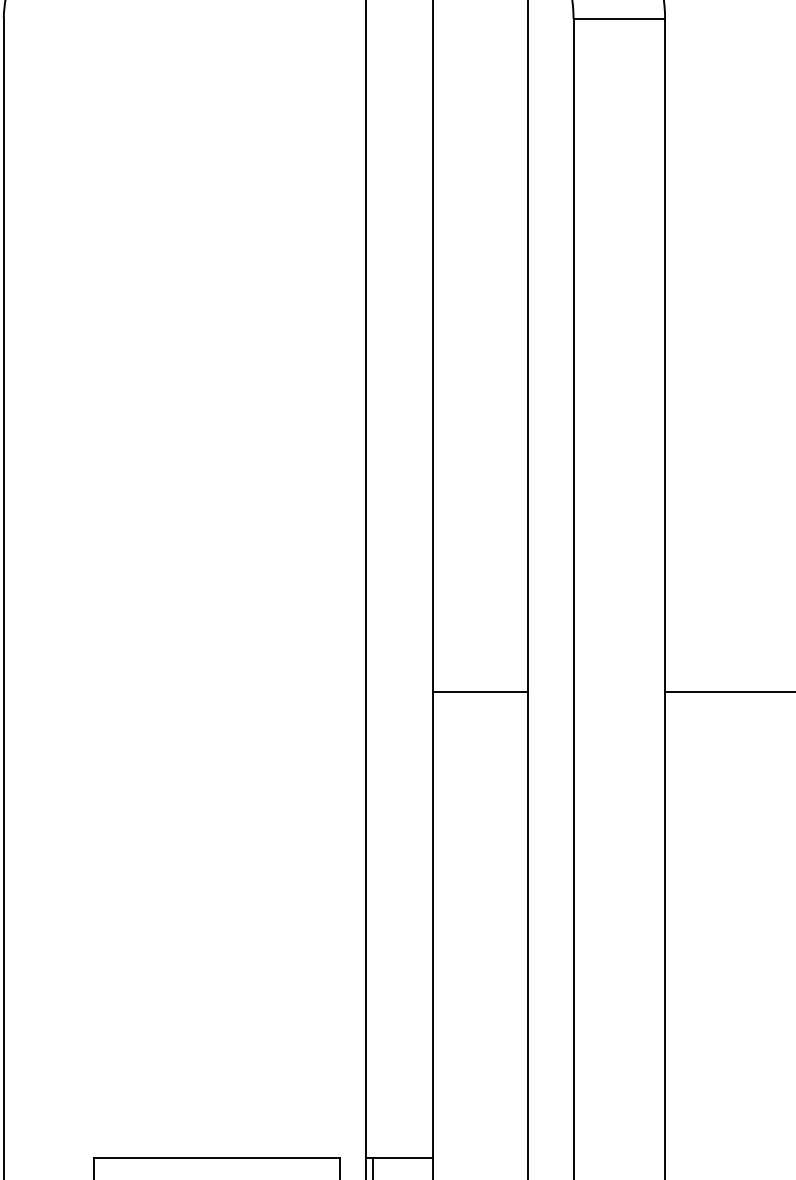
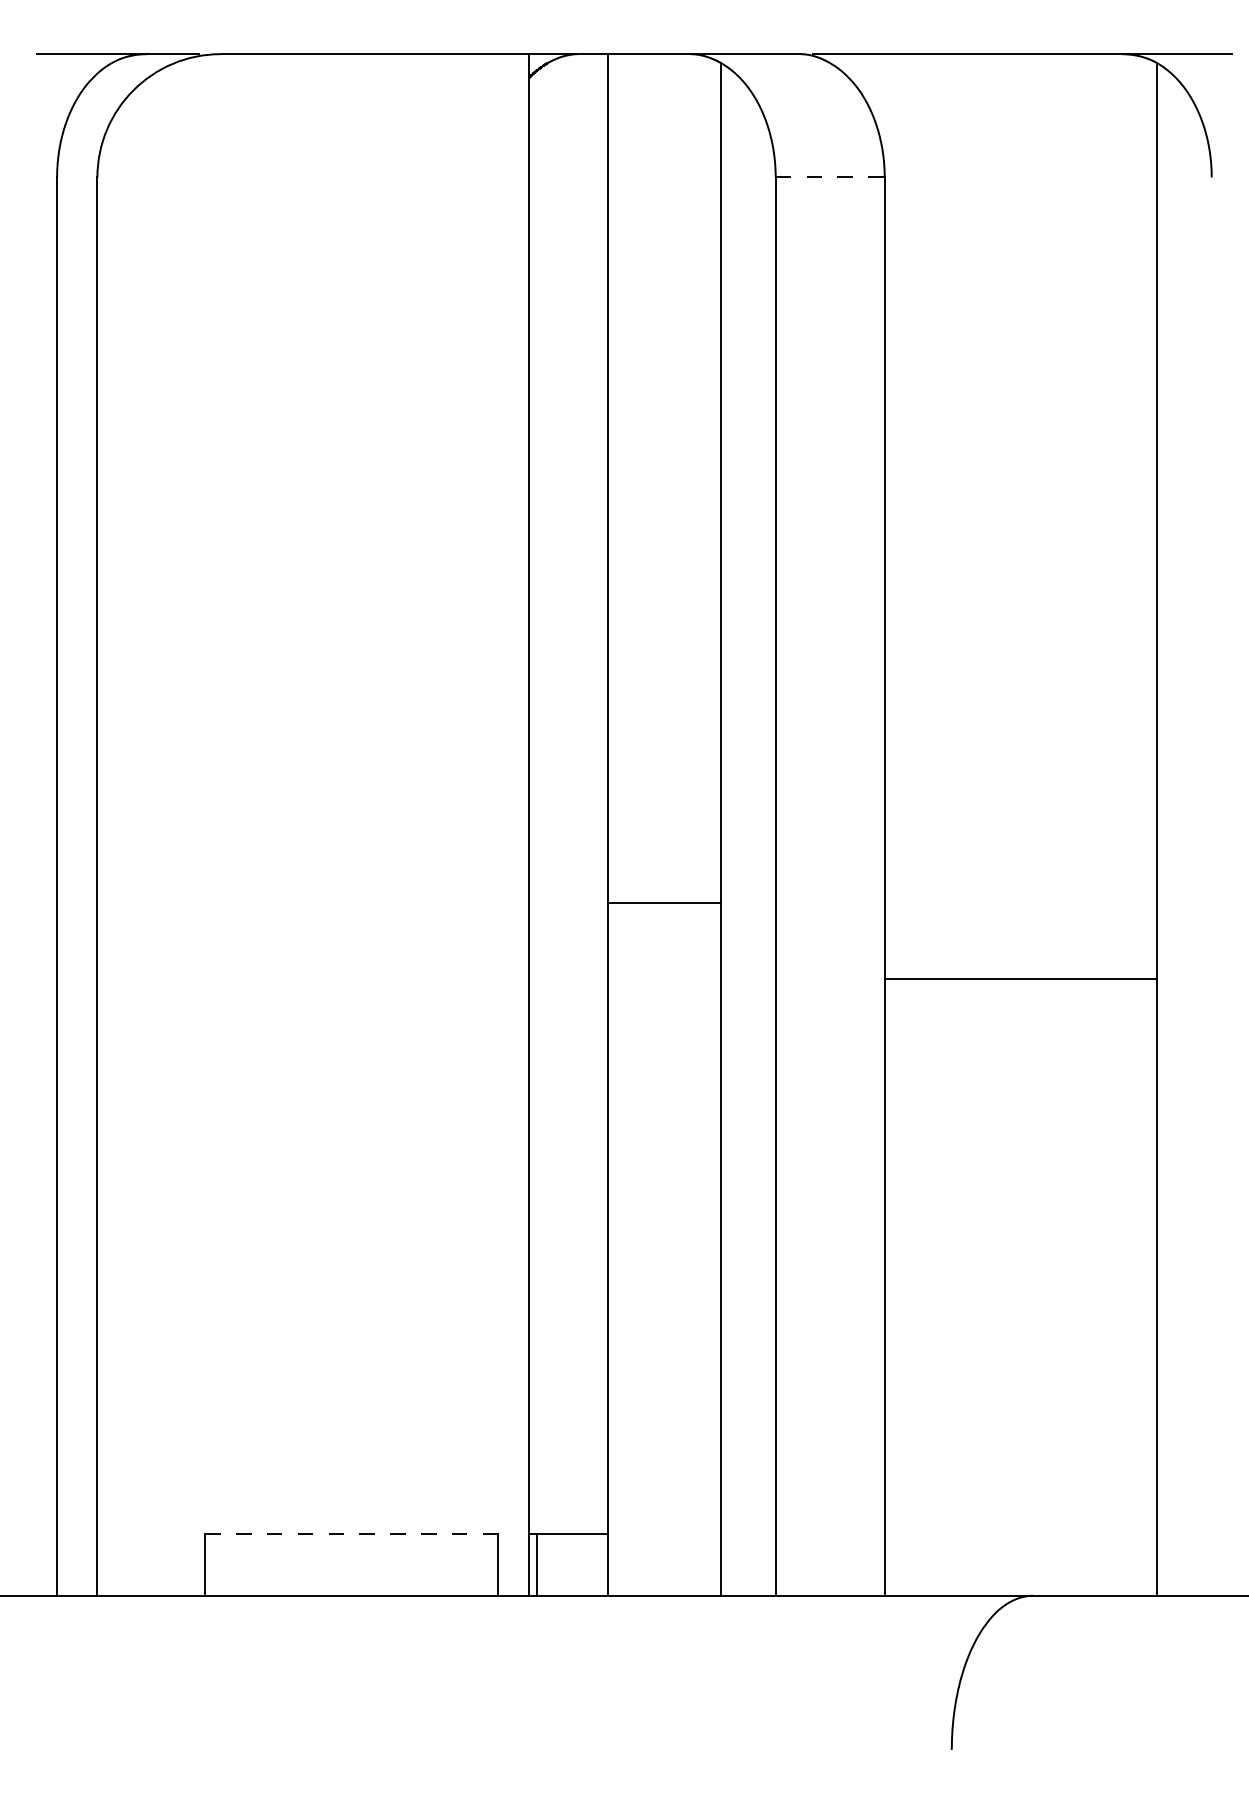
line: (619, 18) -> (830, 177), solid -> dashed
line: (480, 692) -> (664, 903), moved
line: (217, 1158) -> (351, 1534), solid -> dashed

